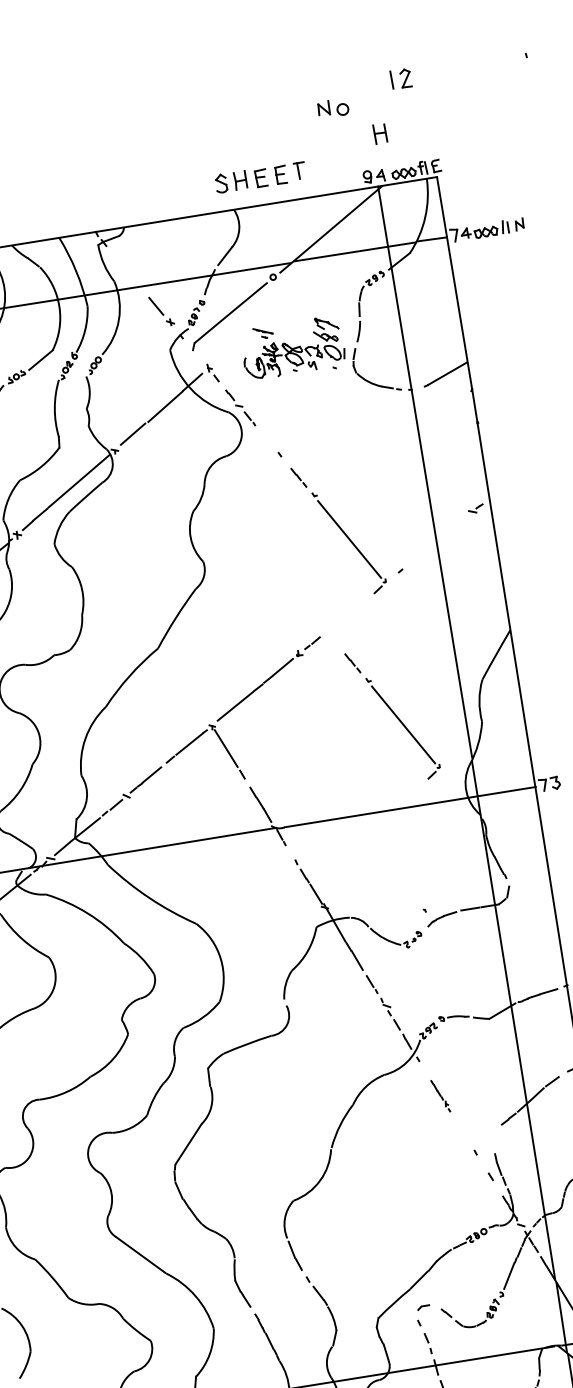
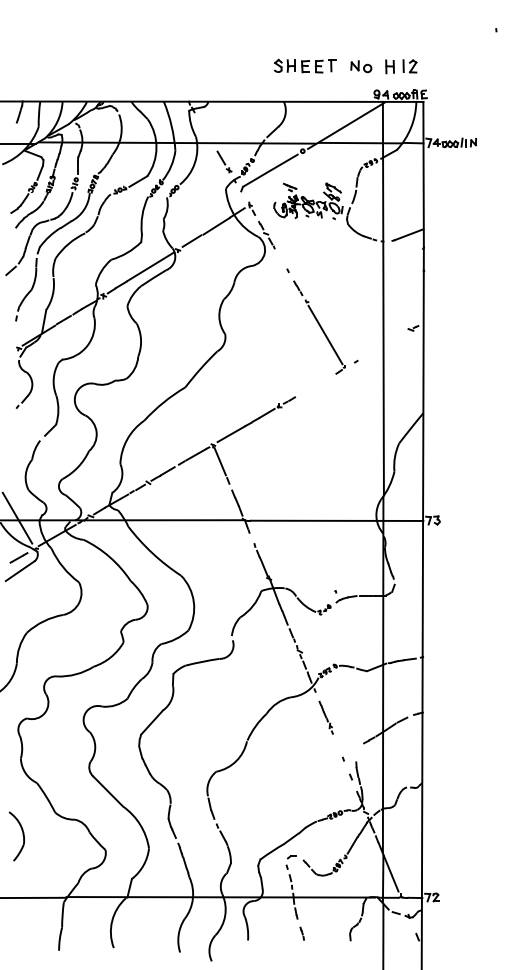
part: (400, 79) -> (409, 66), moved
part: (333, 108) -> (361, 66), moved
part: (260, 176) -> (305, 65), moved
part: (392, 715) -> (335, 457), removed
part: (439, 1096) -> (325, 717), size x1.43

